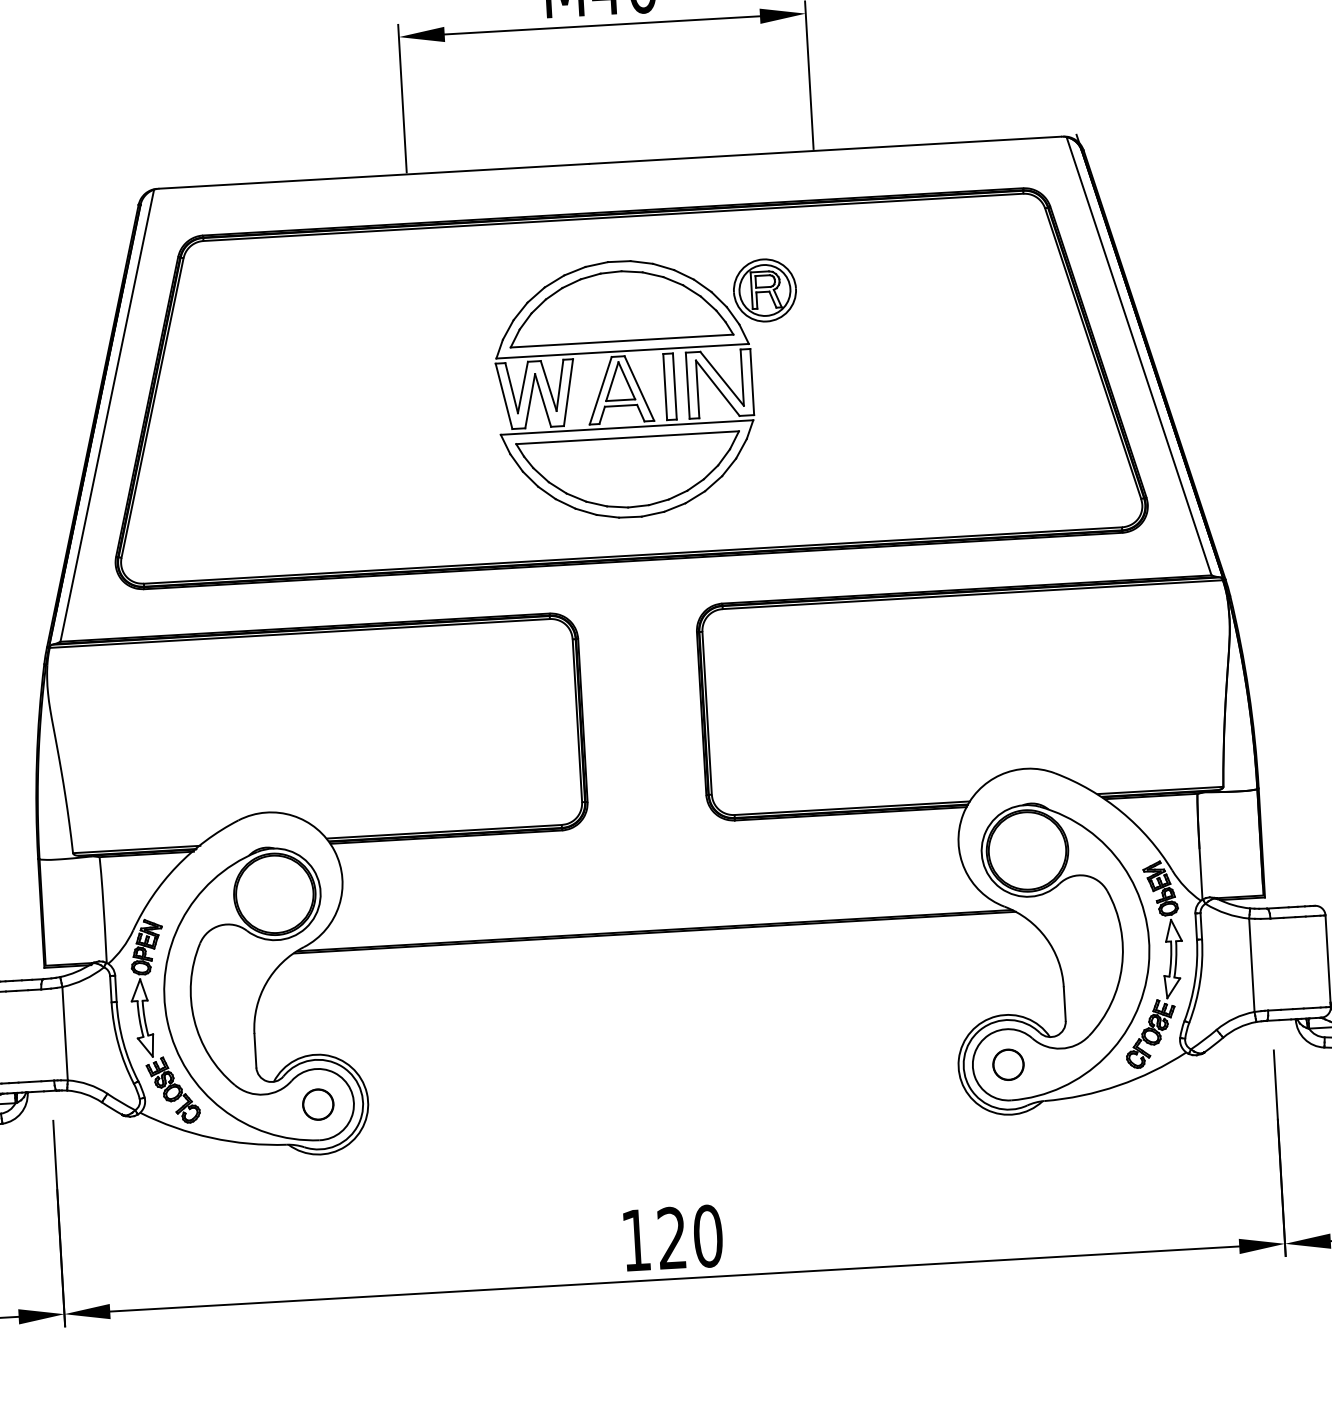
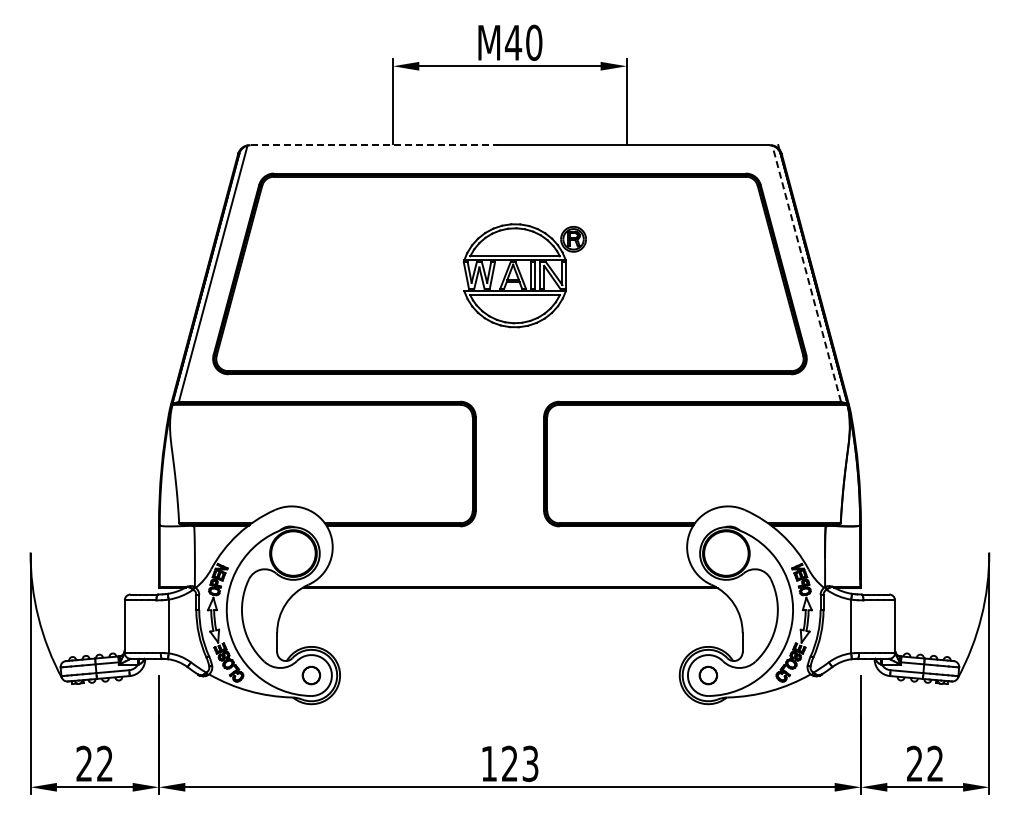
line: (374, 176) -> (374, 145), solid -> dashed
line: (1138, 355) -> (806, 273), solid -> dashed
part: (648, 387) -> (524, 275), size x0.7
text: (707, 1235) -> (530, 763), 120 -> 123

